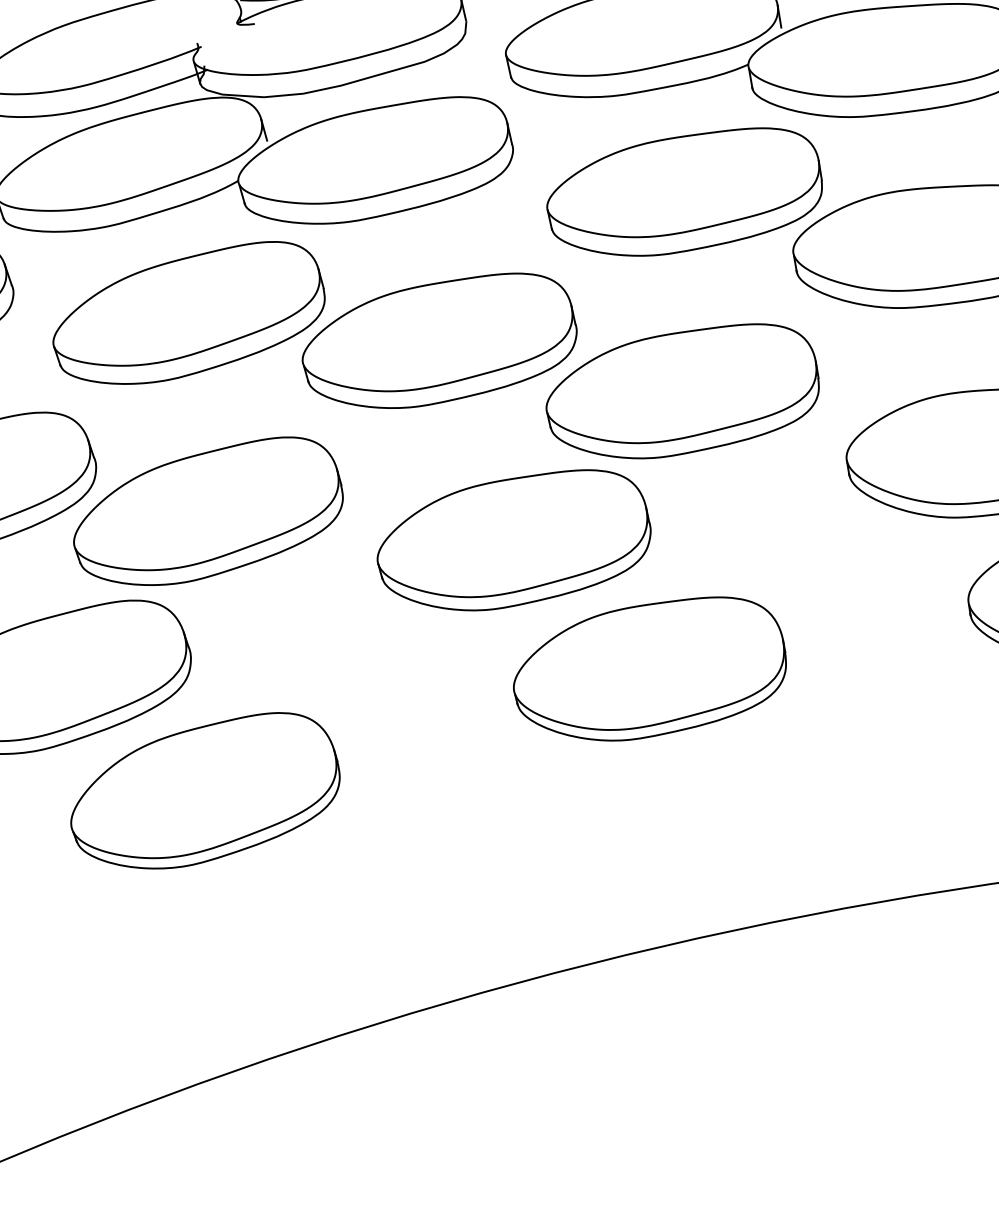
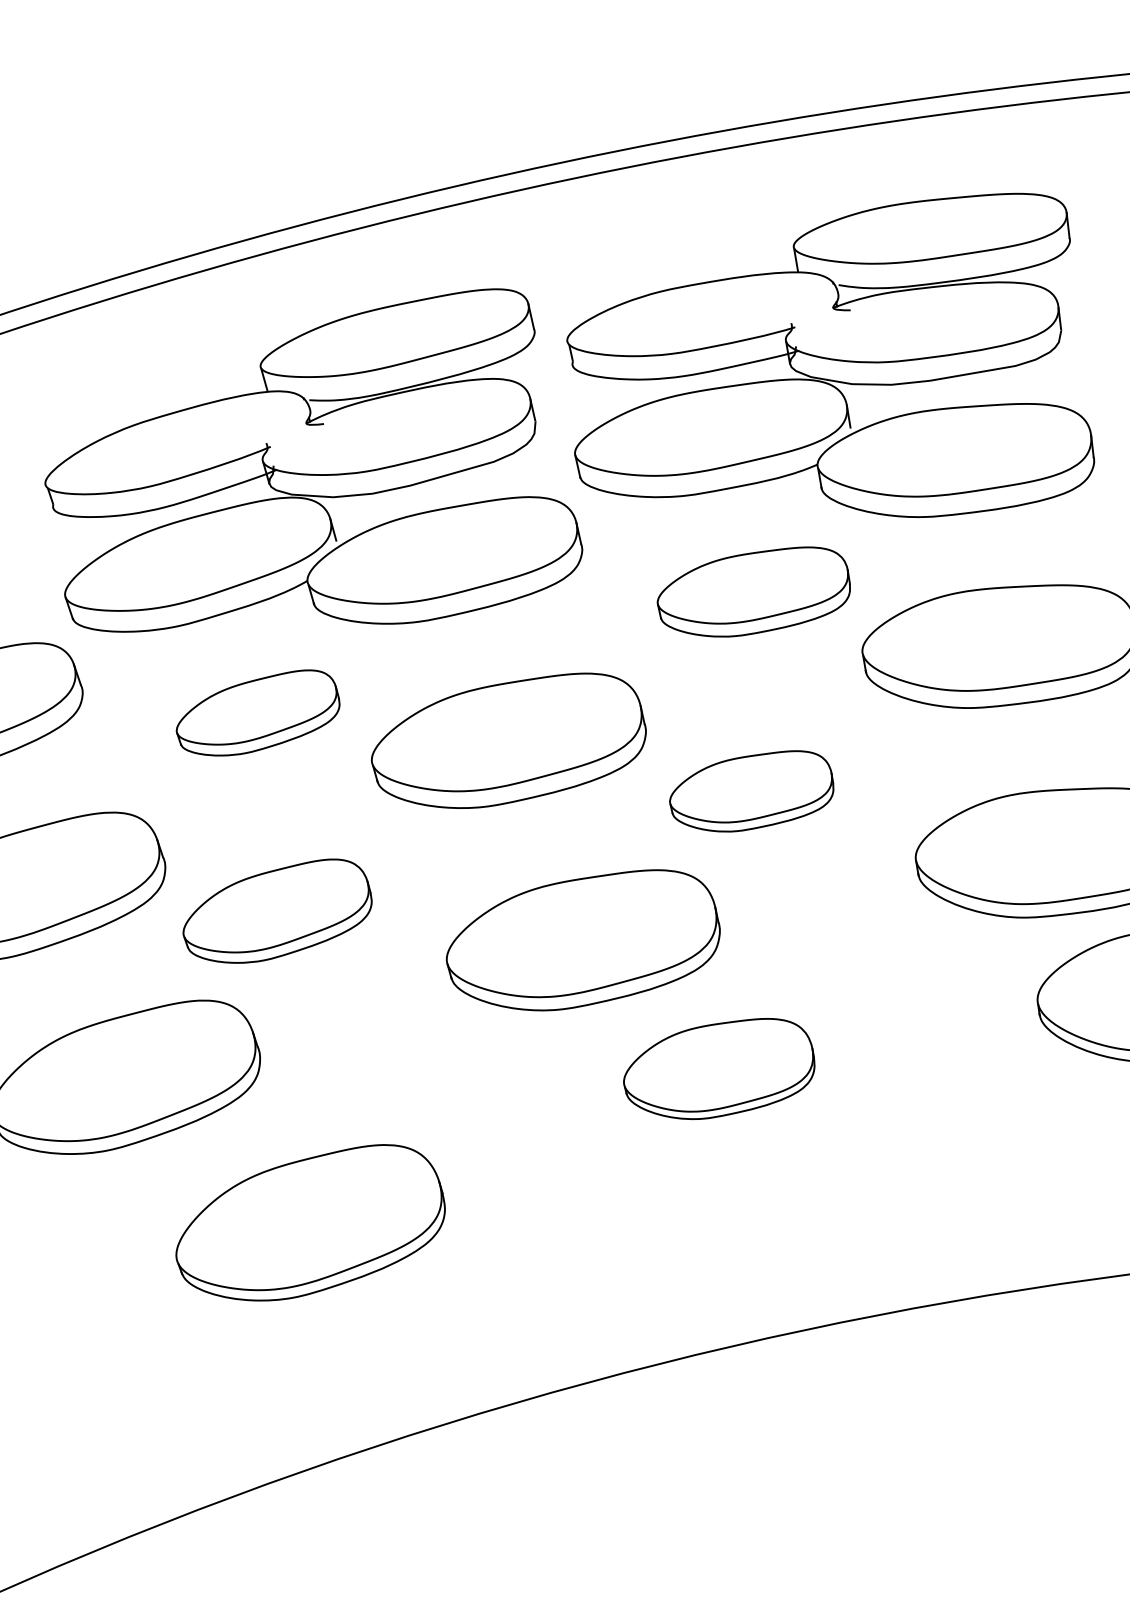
part: (684, 191) -> (753, 591), size x0.7
part: (188, 312) -> (257, 712), size x0.6
part: (682, 391) -> (751, 791), size x0.6
part: (208, 510) -> (277, 910), size x0.7
part: (650, 668) -> (719, 1068), size x0.7
part: (205, 790) -> (310, 1222), moved

